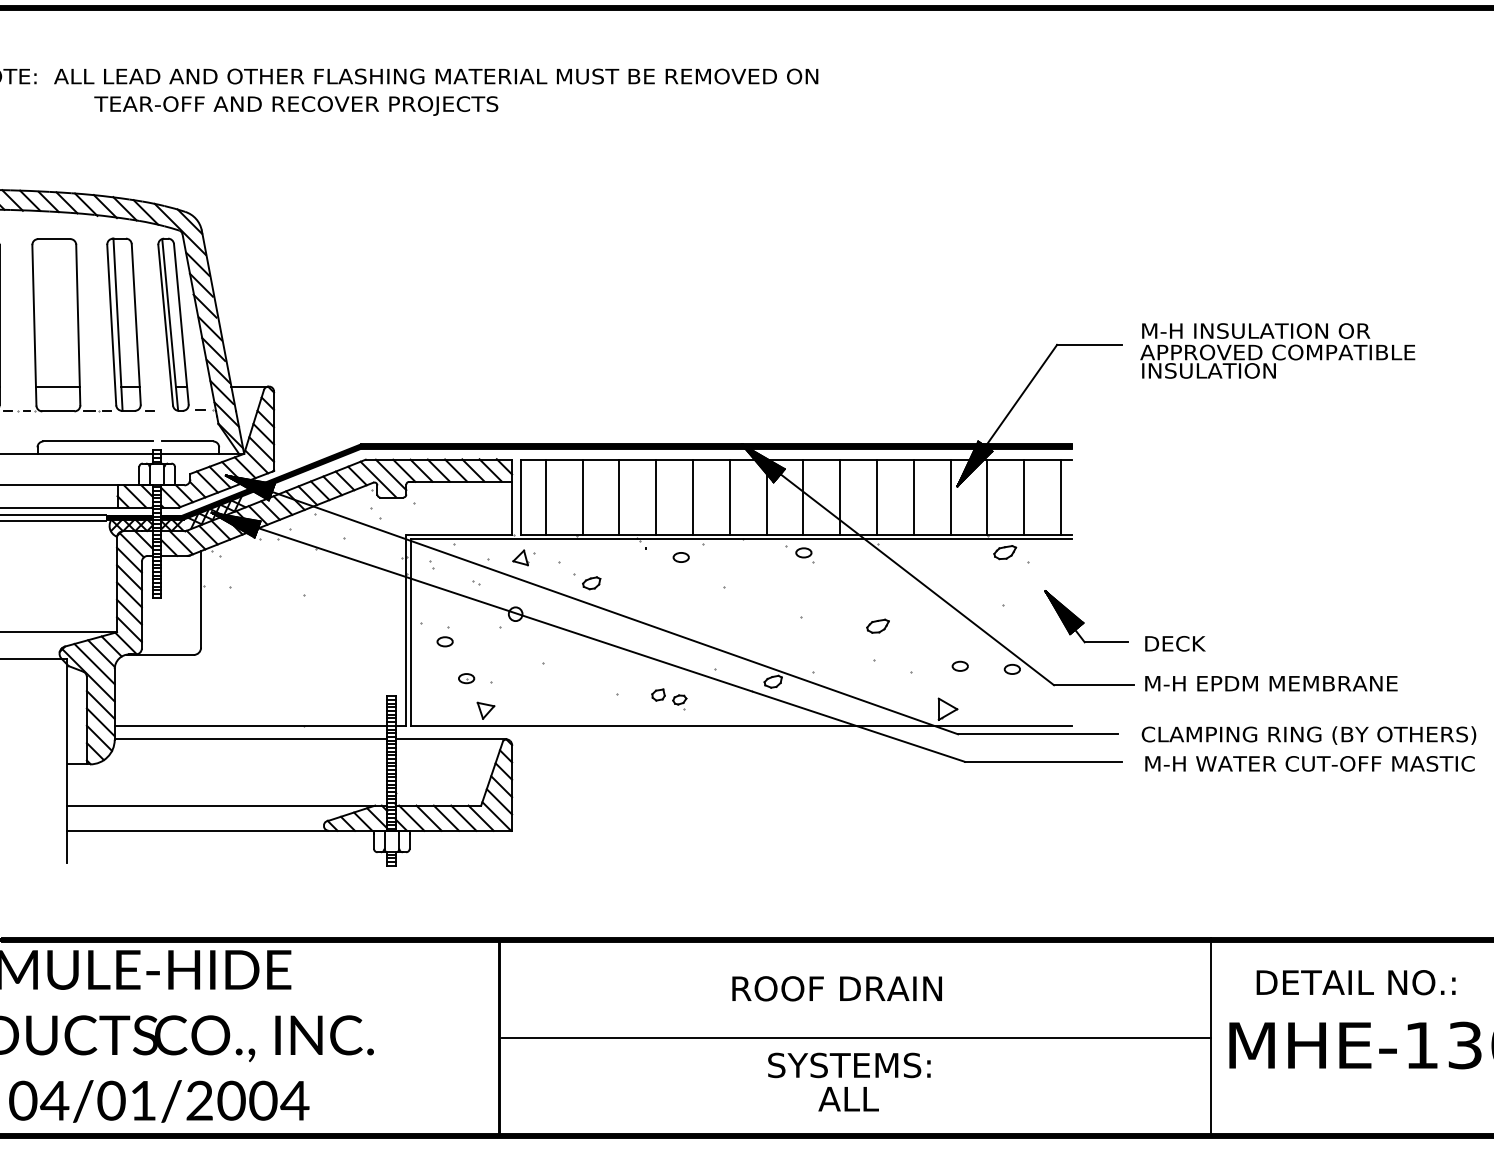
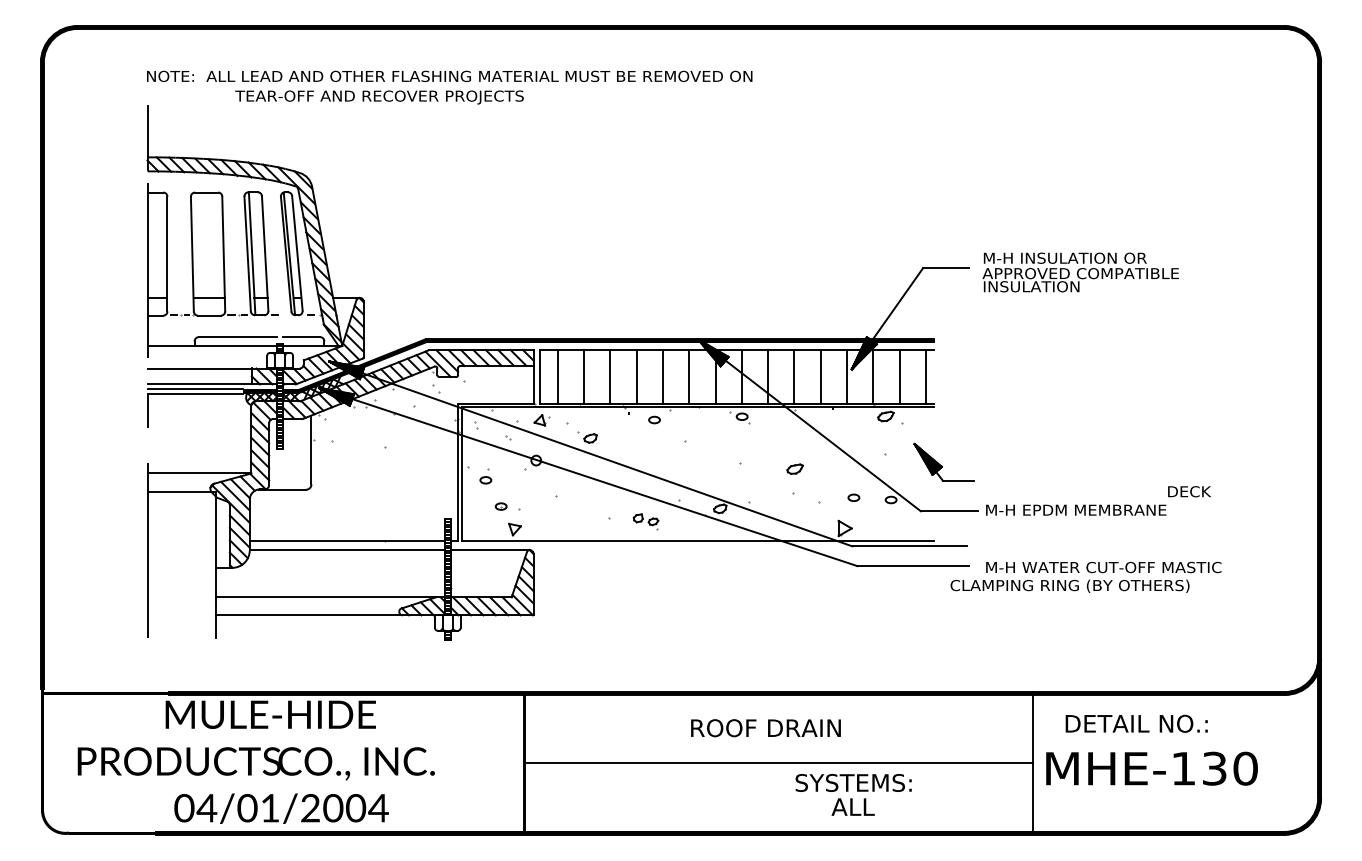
text: (1175, 643) -> (1189, 491), moved
text: (1308, 734) -> (1069, 585), moved
text: (849, 1081) -> (853, 794), moved

